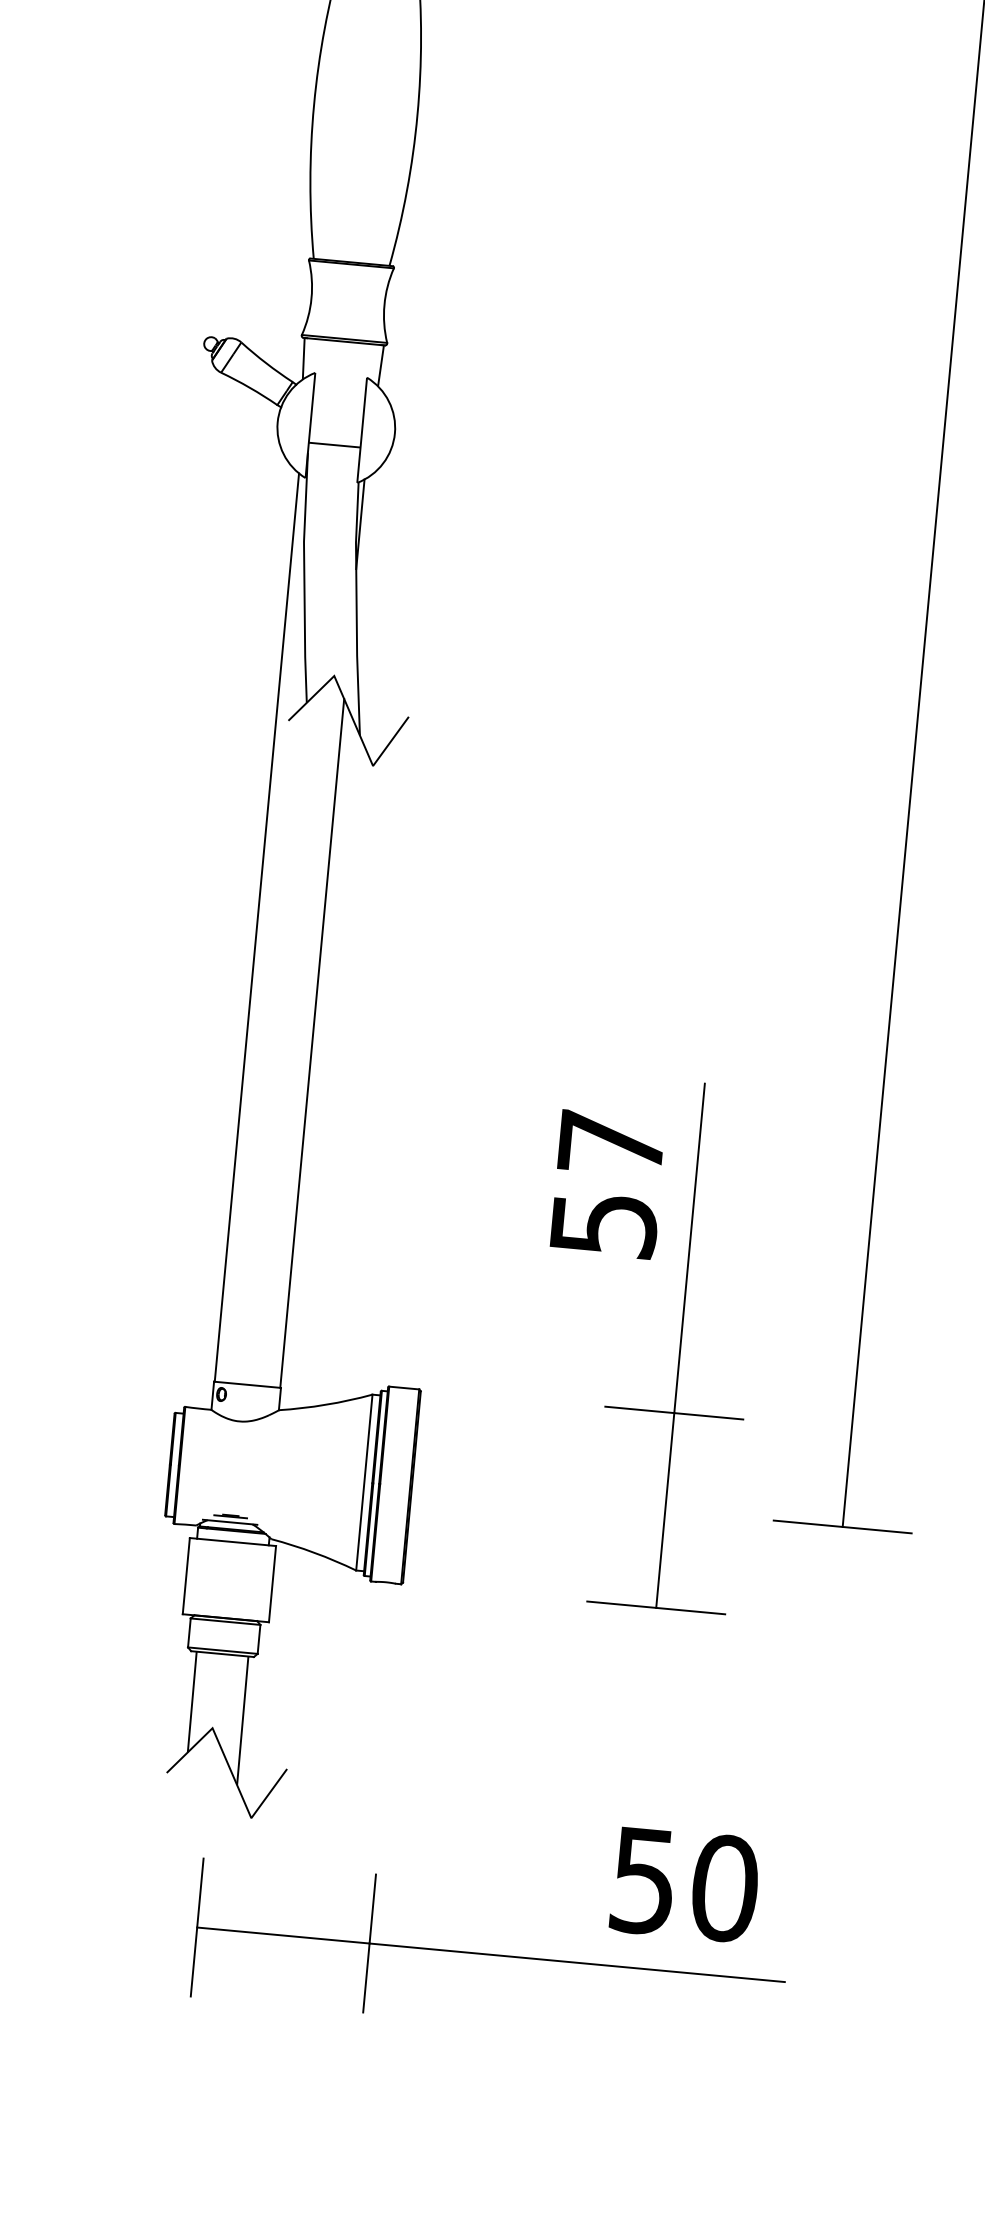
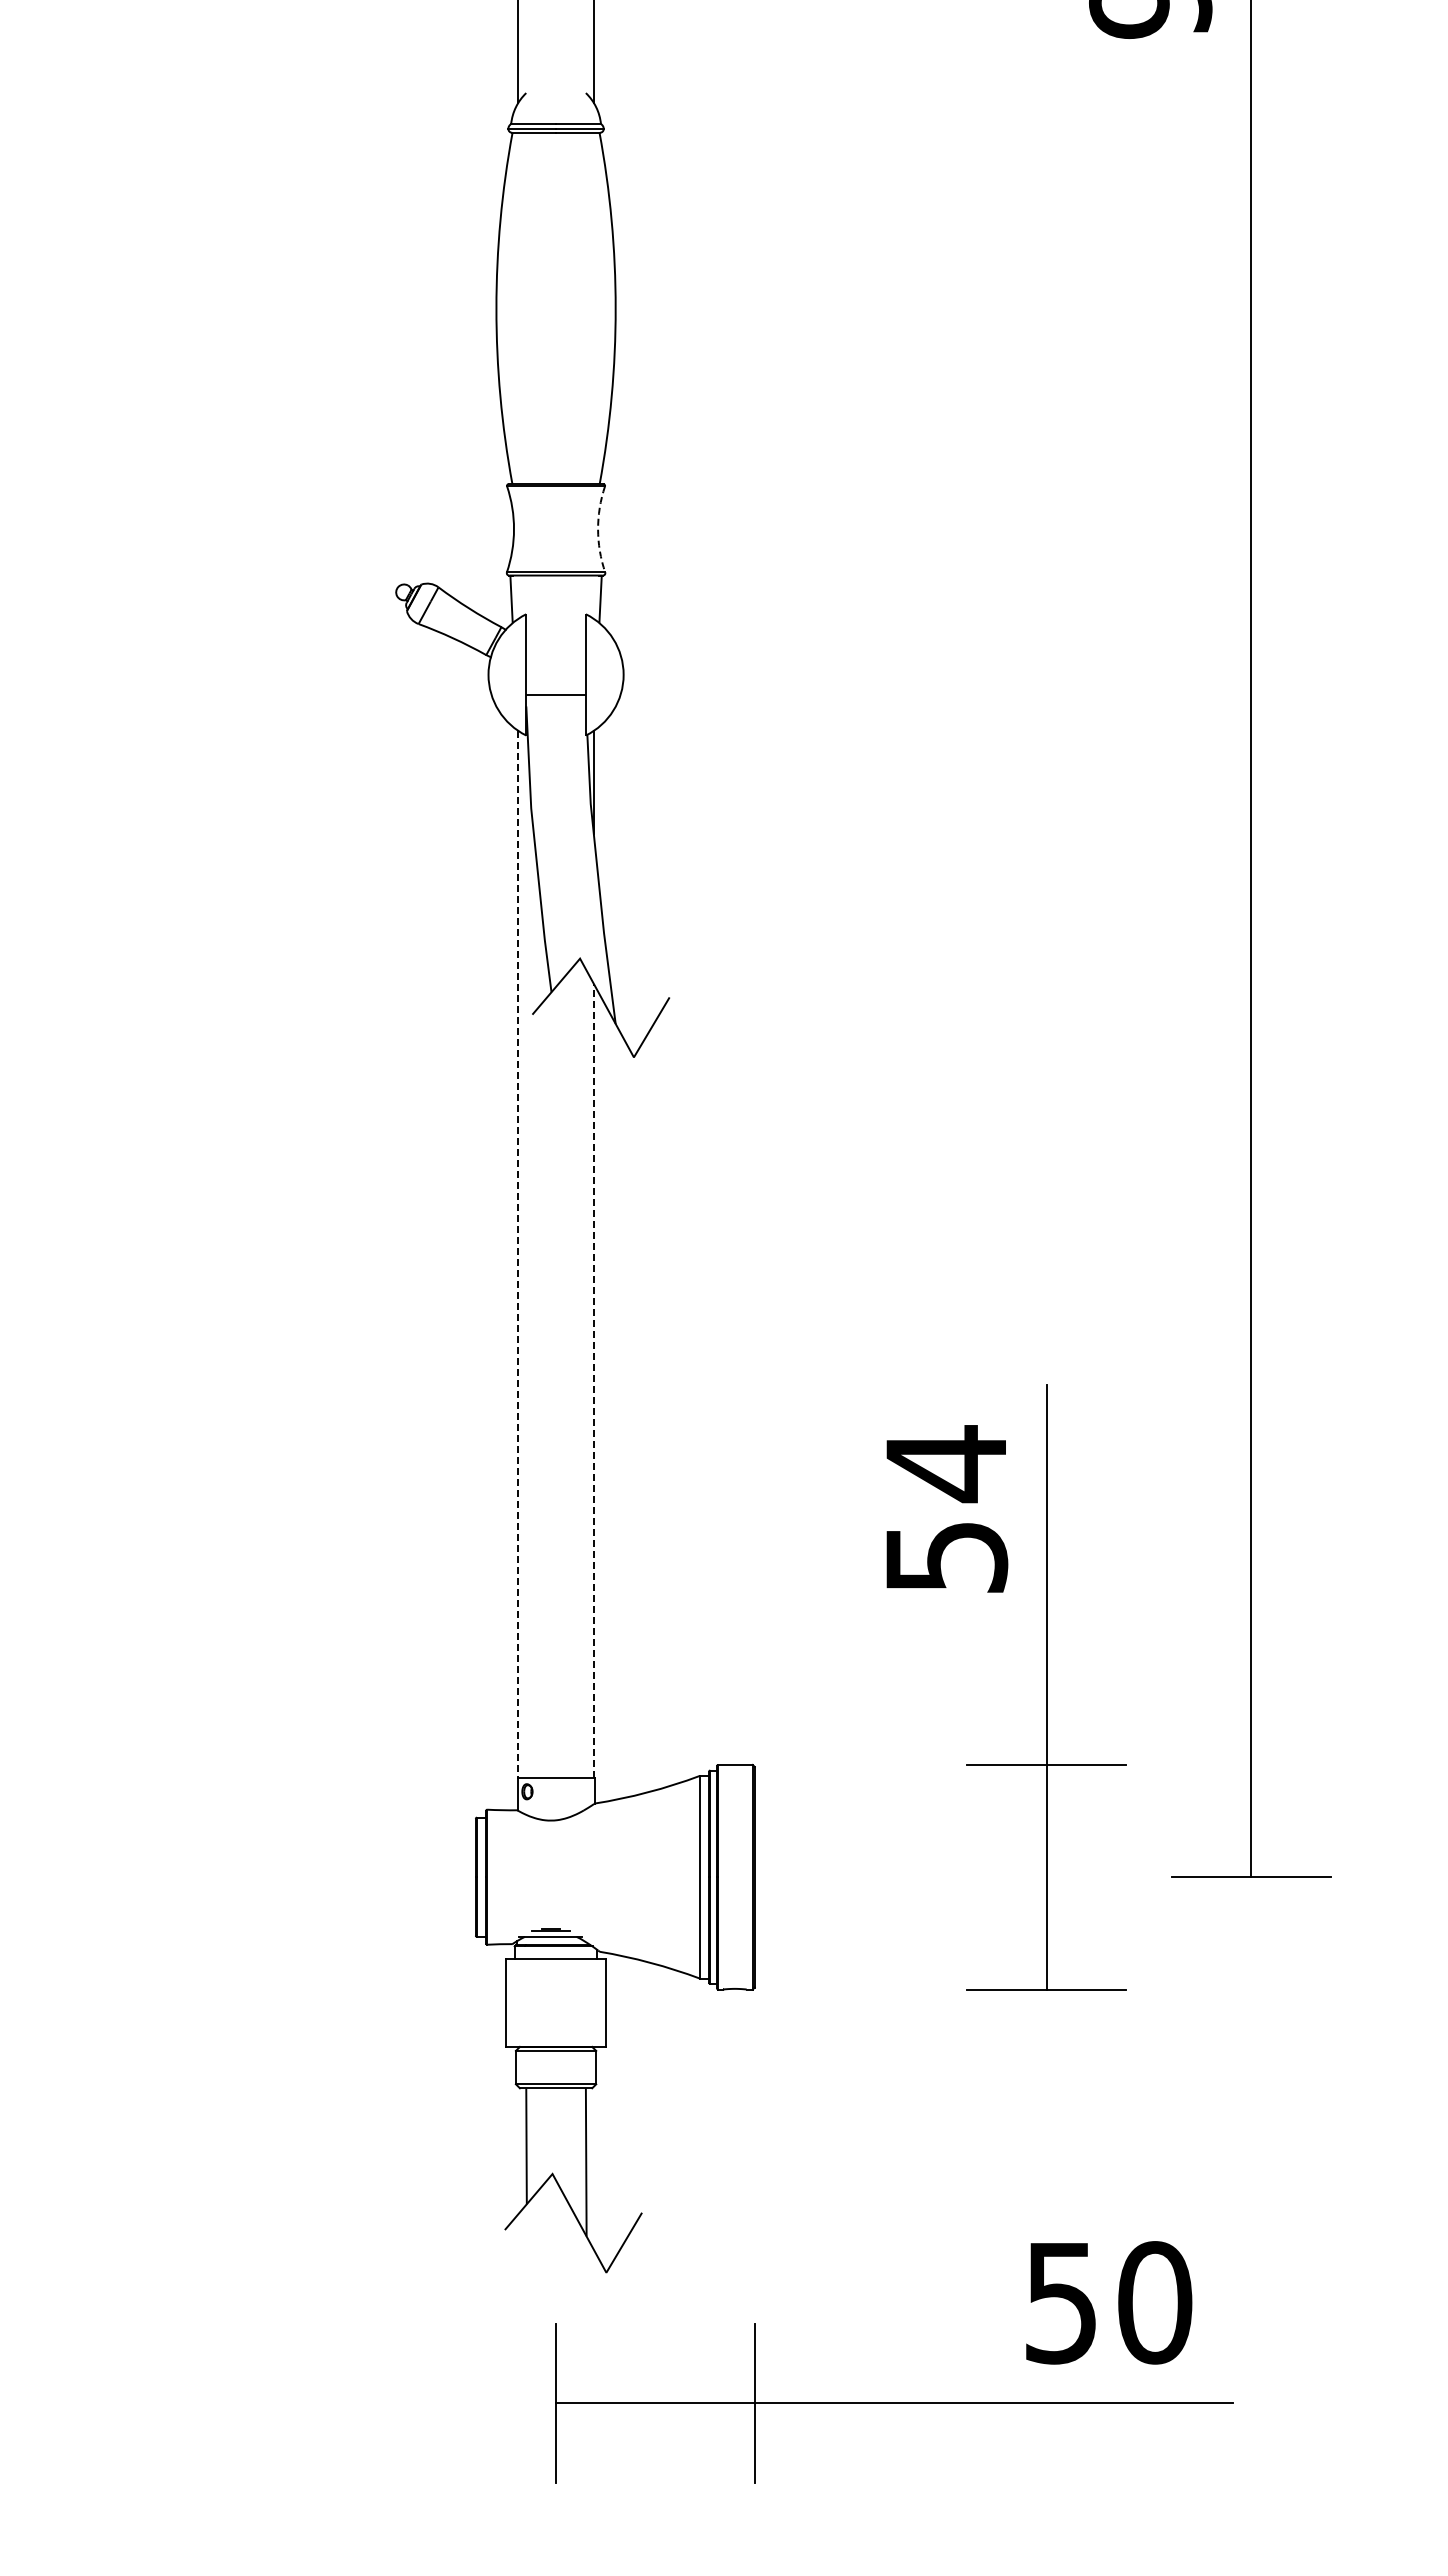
arc: (384, 305) -> (598, 529), solid -> dashed
line: (257, 927) -> (518, 1254), solid -> dashed
line: (311, 1043) -> (593, 1380), solid -> dashed
text: (610, 1144) -> (945, 1464), 57 -> 54

